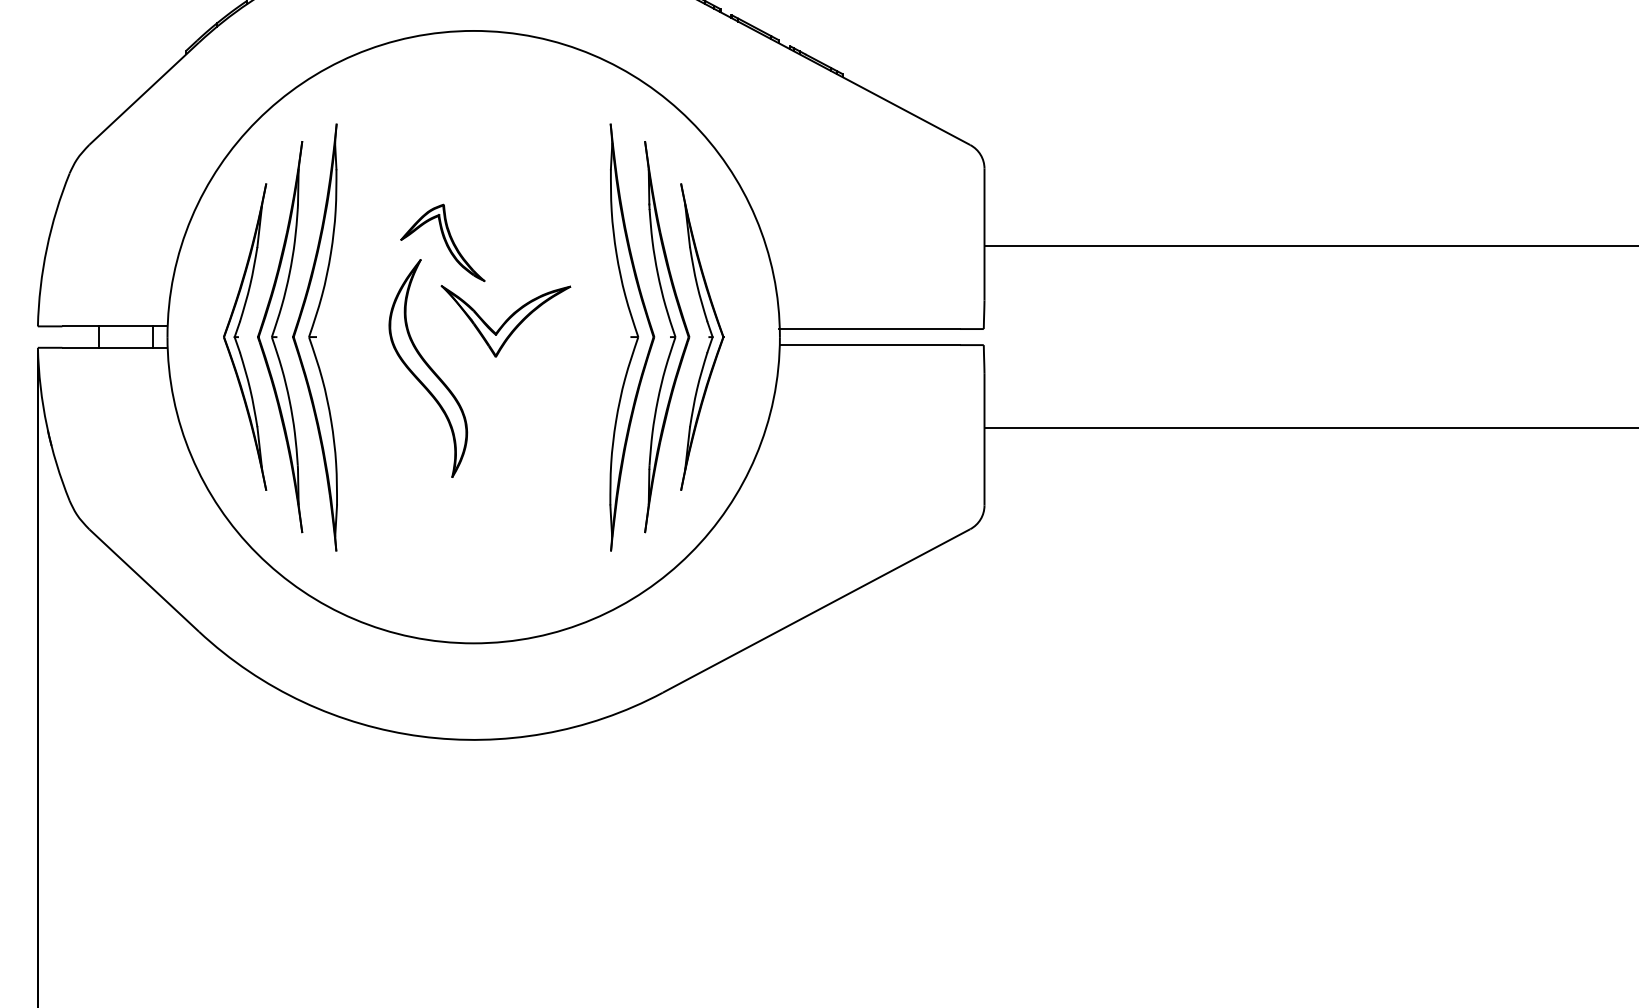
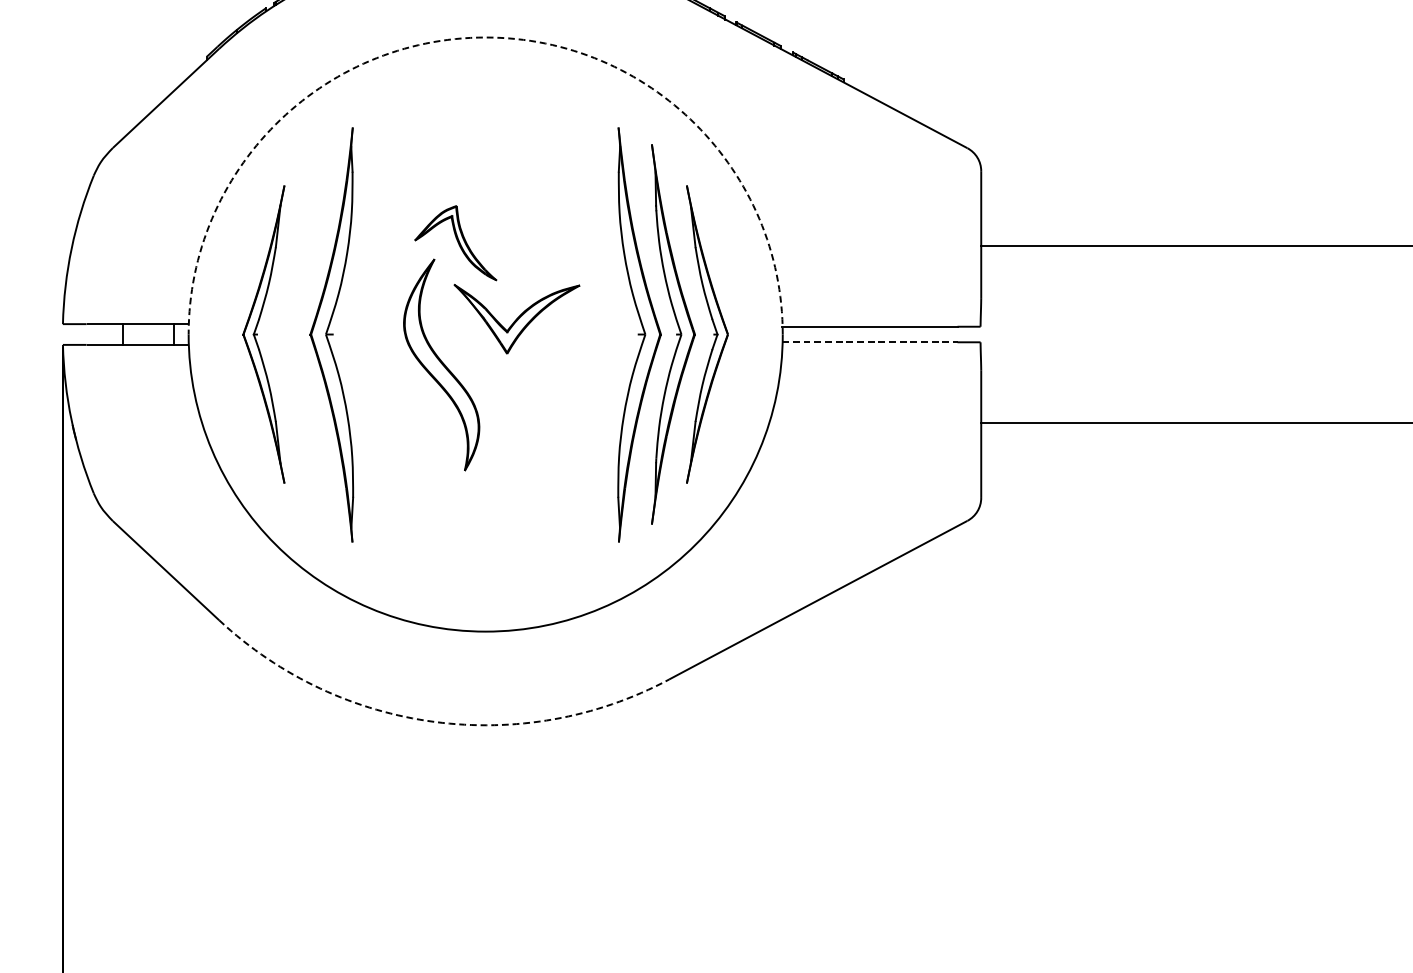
arc: (473, 30) -> (485, 37), solid -> dashed
part: (280, 337) -> (298, 334), removed
line: (870, 345) -> (870, 342), solid -> dashed
arc: (421, 736) -> (435, 721), solid -> dashed

